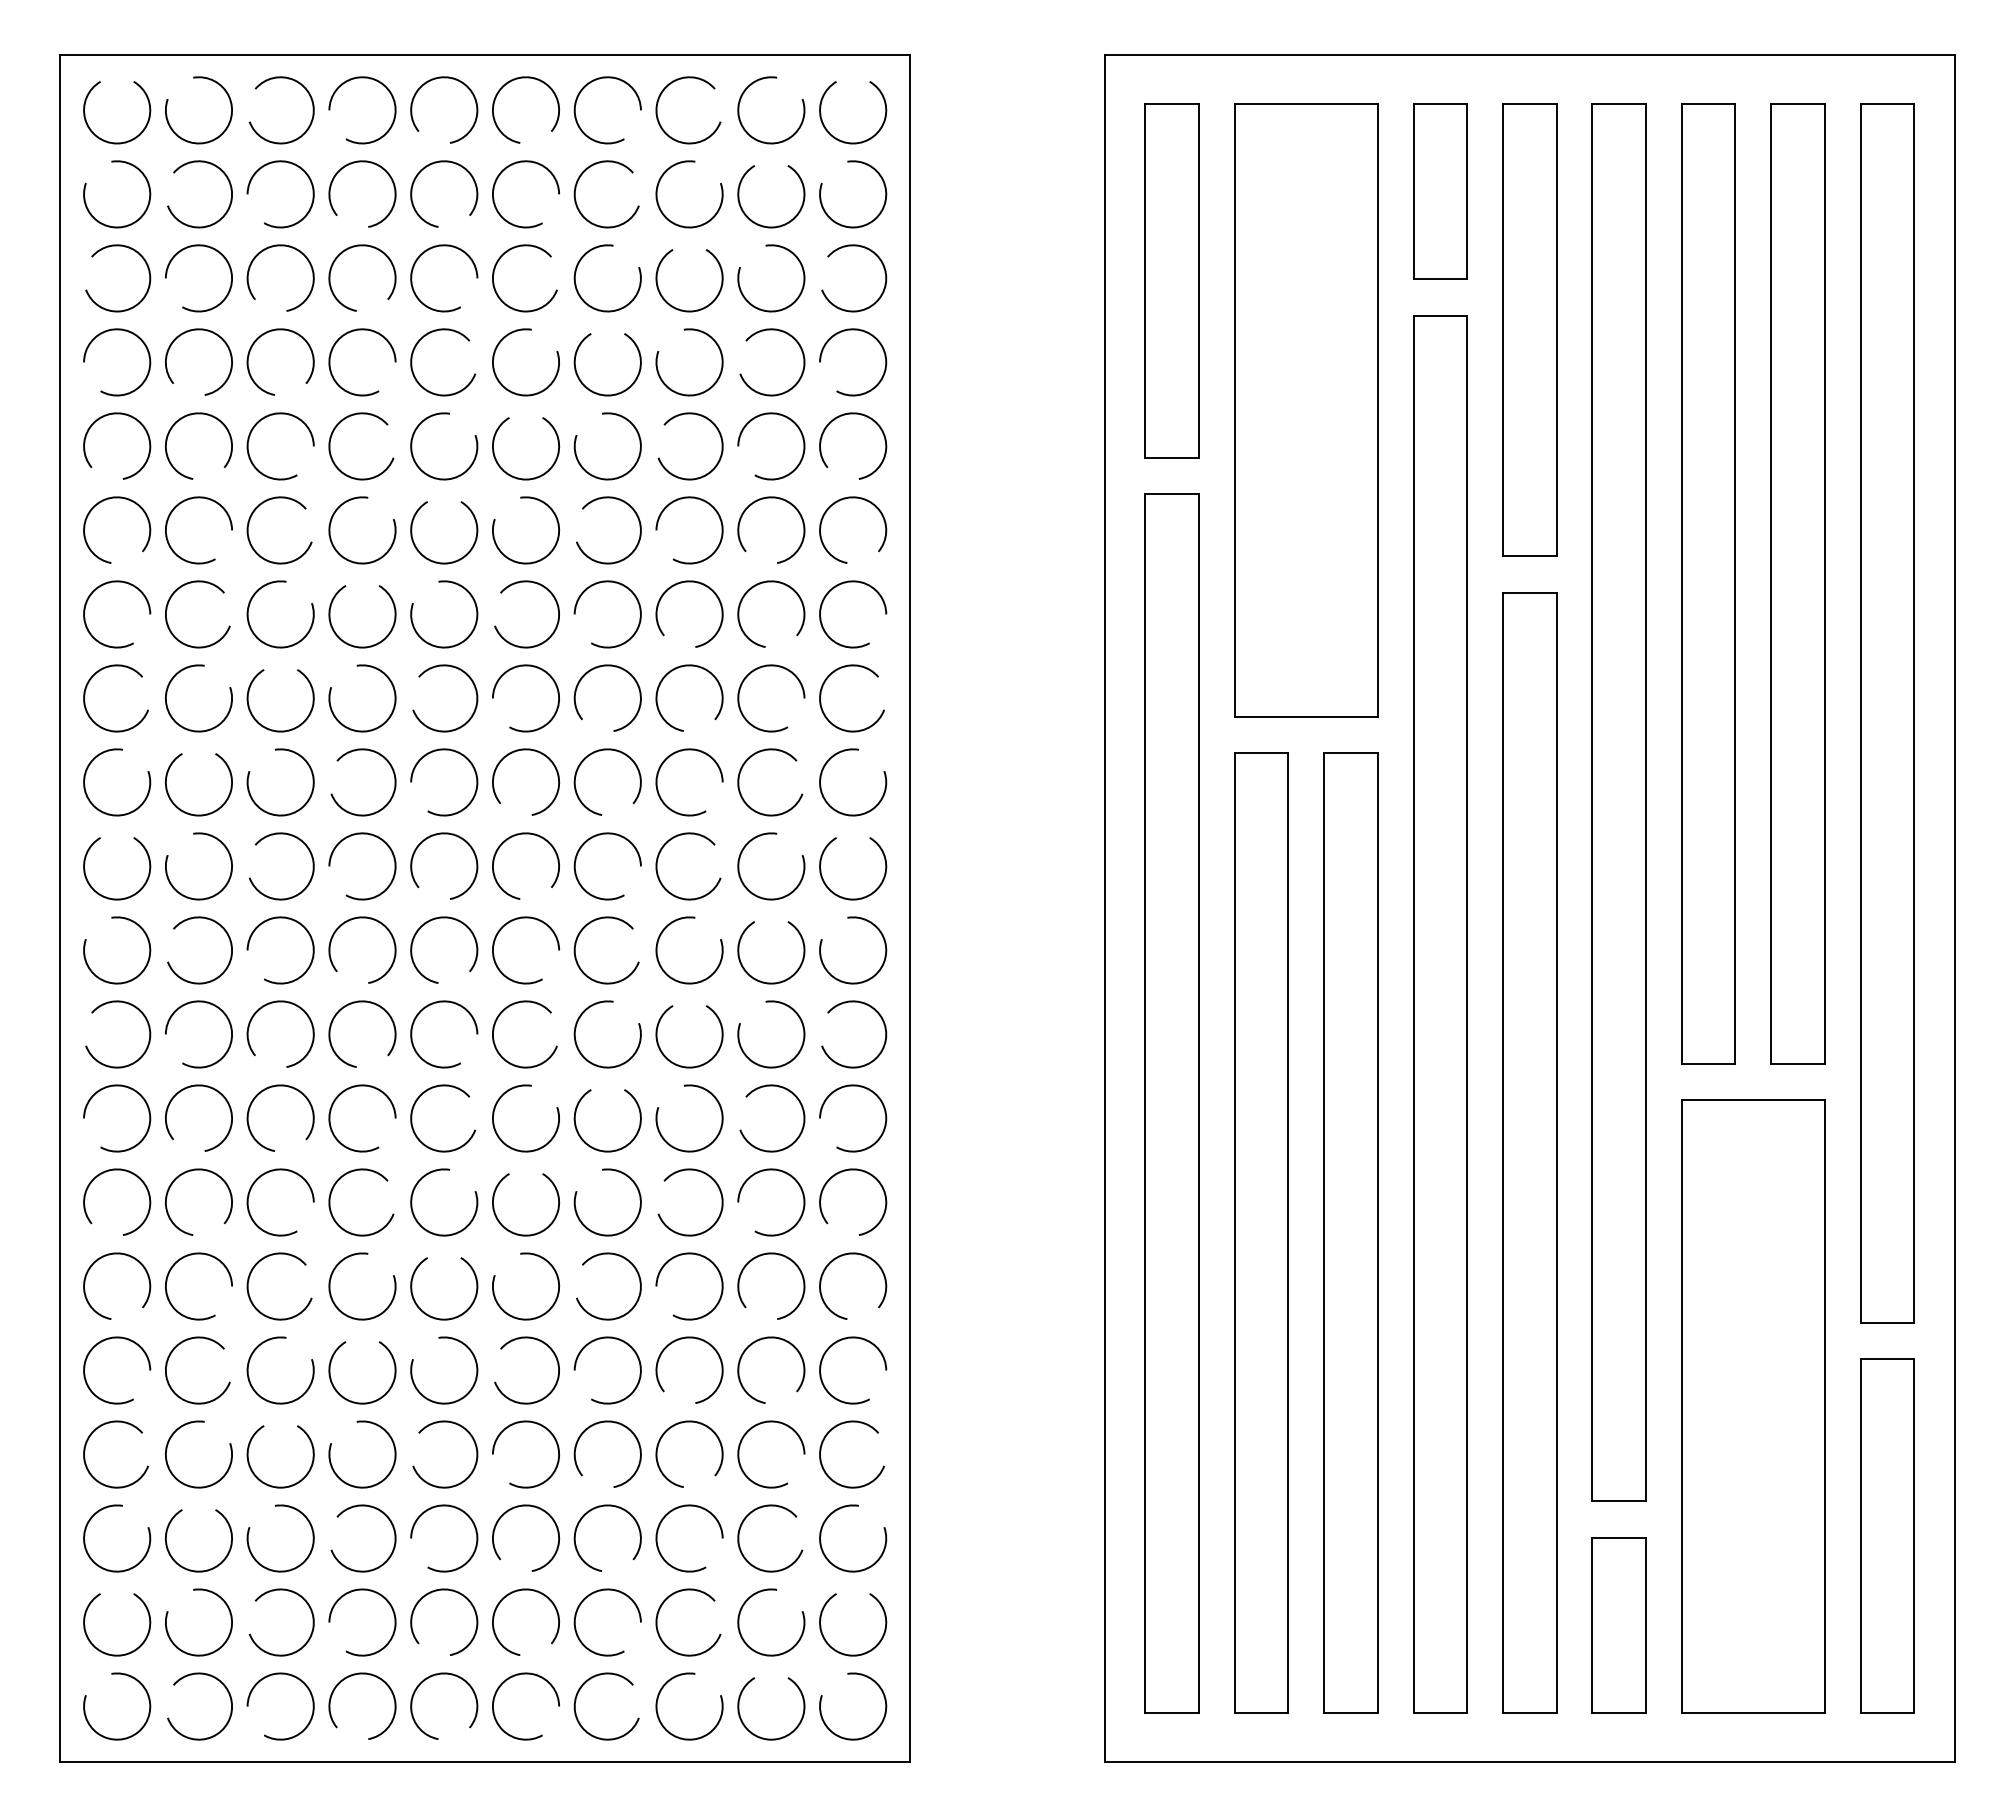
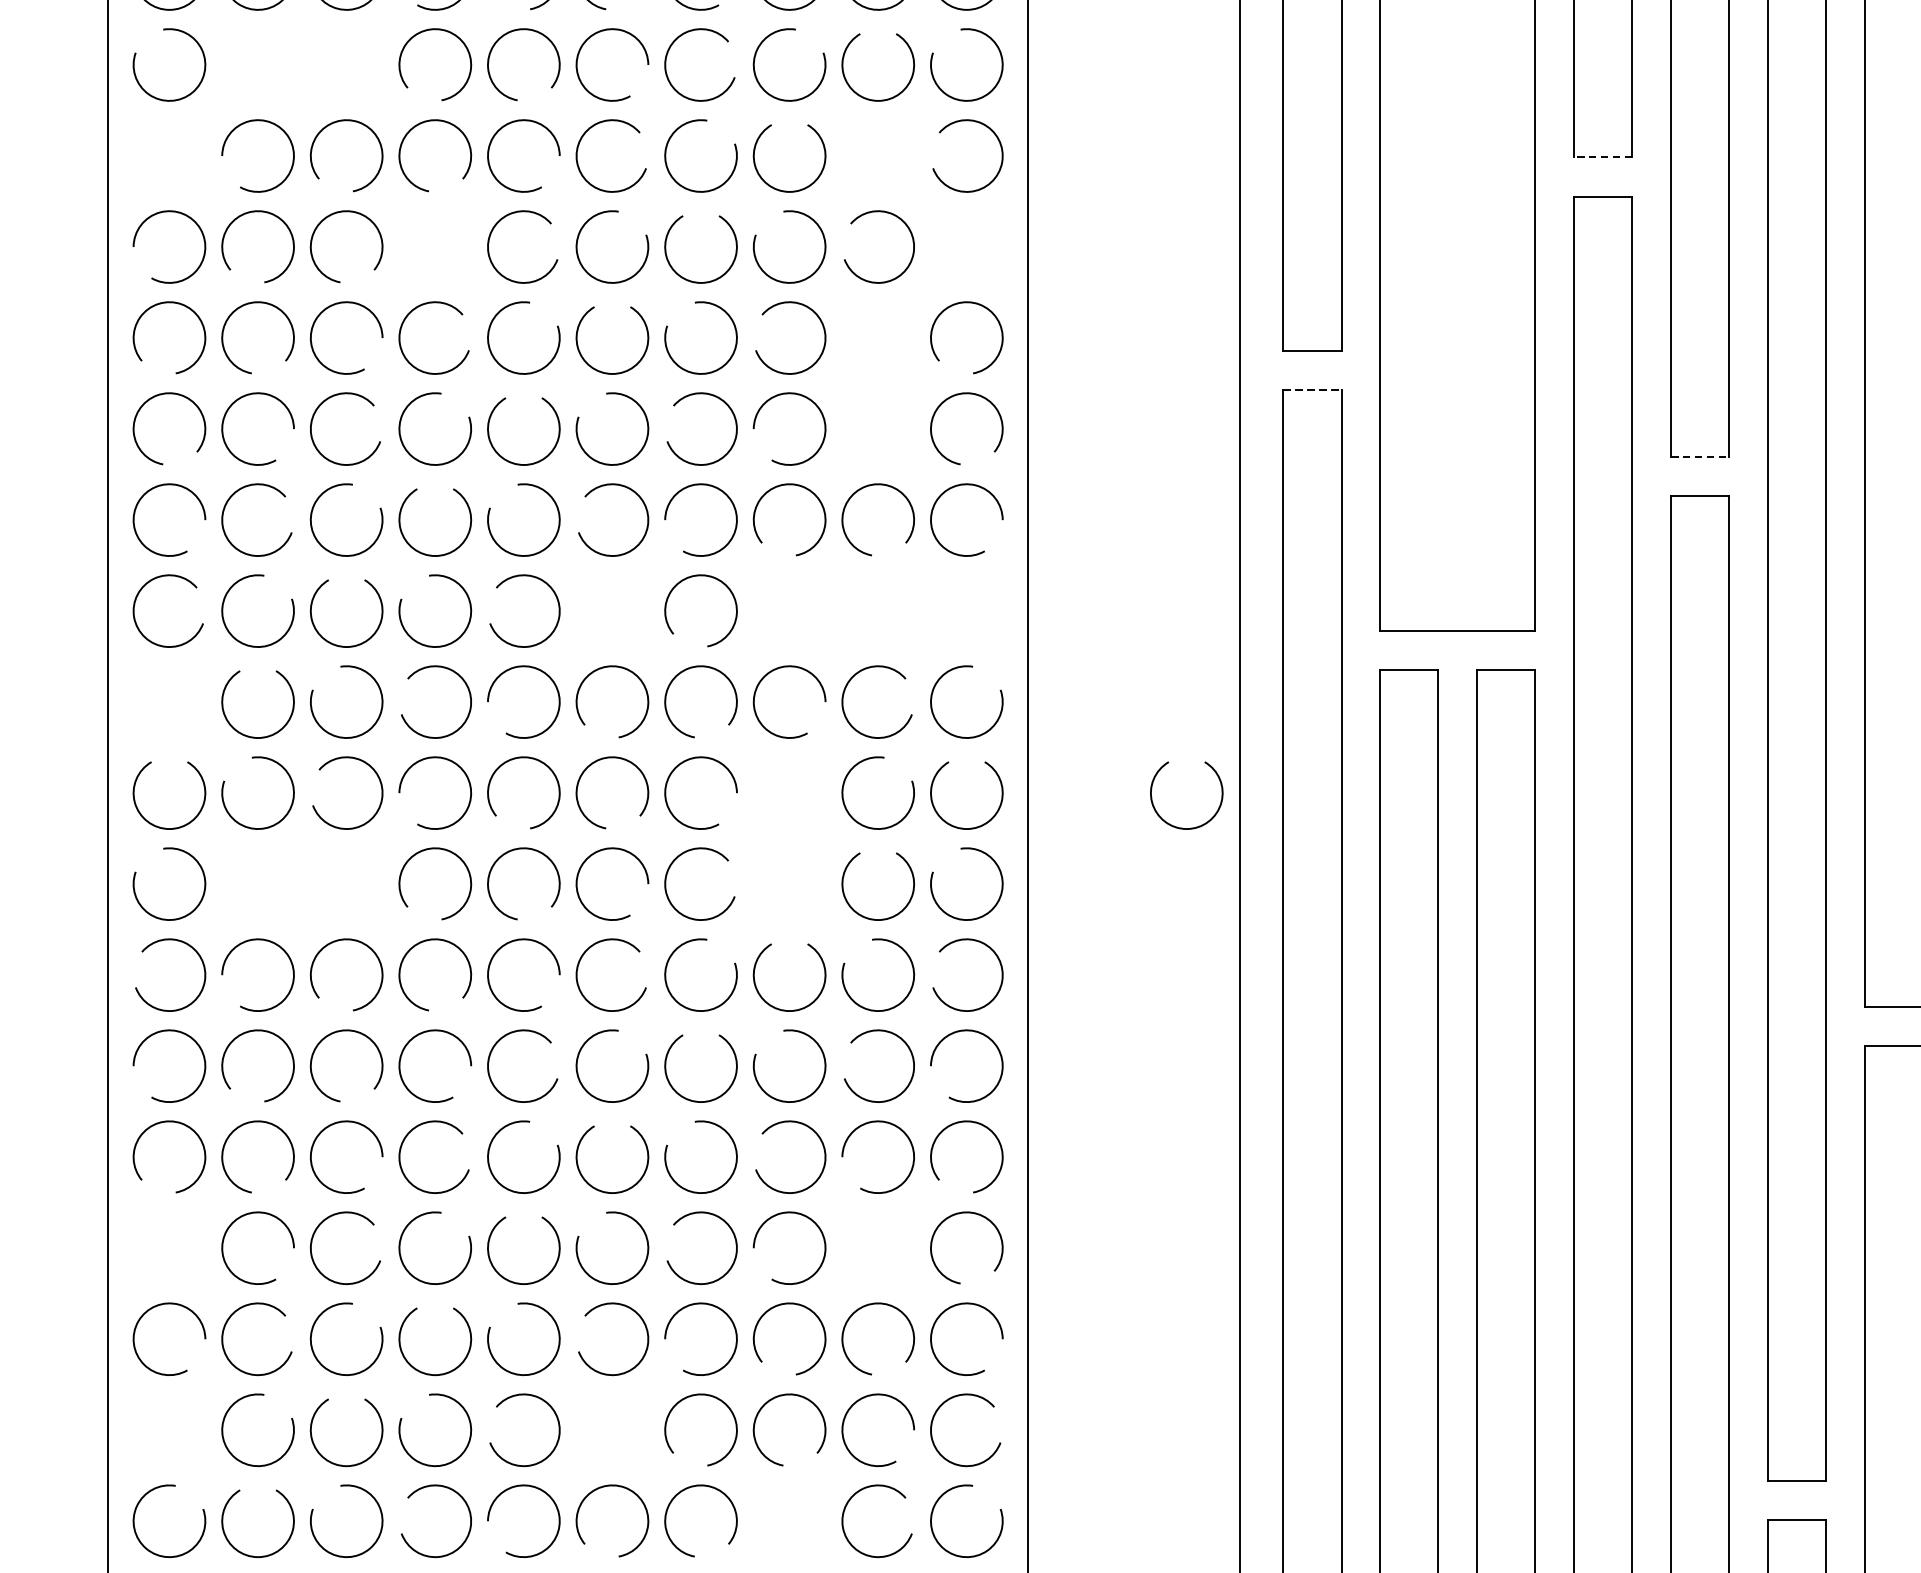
arc: (249, 188) -> (312, 58), removed
arc: (230, 190) -> (292, 60), removed
arc: (786, 250) -> (894, 125), removed
arc: (148, 273) -> (203, 150), removed
line: (1440, 279) -> (1603, 157), solid -> dashed
arc: (884, 367) -> (1000, 252), removed
arc: (334, 377) -> (404, 263), removed
arc: (801, 456) -> (910, 348), removed
line: (1172, 494) -> (1312, 390), solid -> dashed
arc: (778, 499) -> (885, 395), removed
line: (1529, 556) -> (1699, 457), solid -> dashed
arc: (682, 667) -> (781, 577), removed
arc: (786, 670) -> (894, 580), removed
arc: (494, 694) -> (578, 606), removed
arc: (821, 695) -> (932, 607), removed
arc: (148, 777) -> (203, 696), removed
arc: (658, 859) -> (755, 785), removed
arc: (1066, 896) -> (1198, 825), added
arc: (674, 922) -> (773, 853), removed
arc: (249, 944) -> (312, 877), removed
arc: (230, 946) -> (292, 879), removed
arc: (764, 1255) -> (870, 1214), removed
arc: (127, 1256) -> (180, 1215), removed
arc: (494, 1450) -> (578, 1425), removed
arc: (85, 1451) -> (135, 1426), removed
arc: (674, 1510) -> (773, 1490), removed

